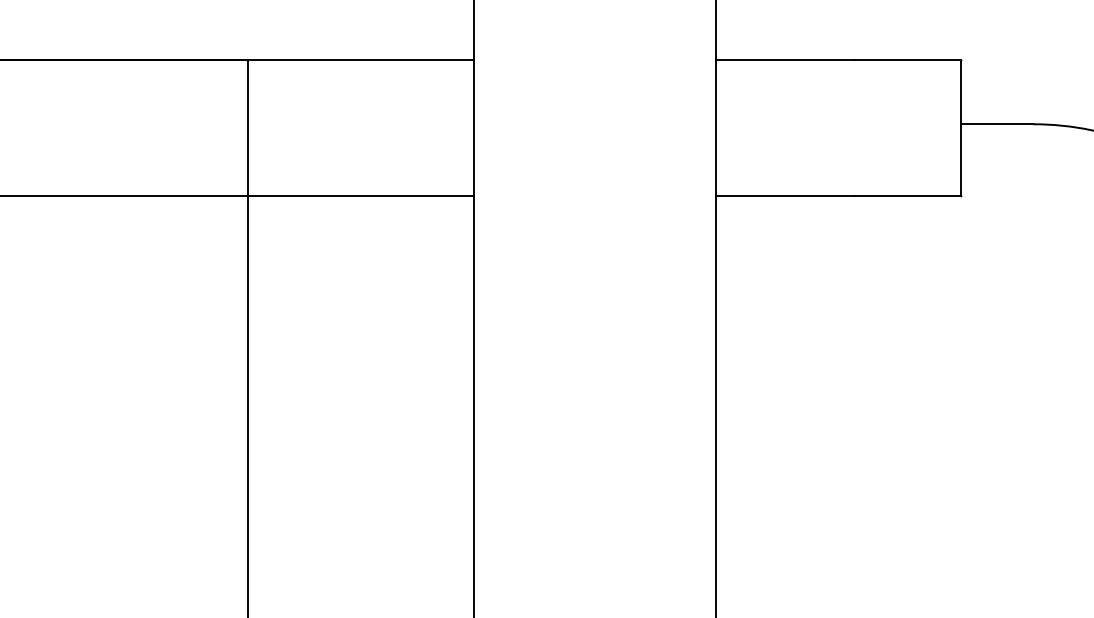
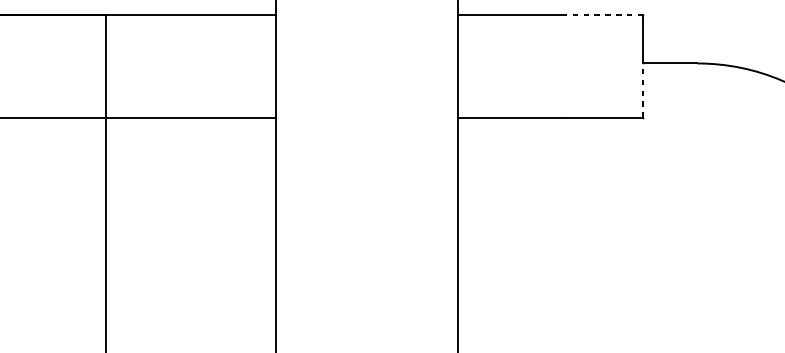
line: (907, 59) -> (602, 14), solid -> dashed
line: (961, 160) -> (643, 90), solid -> dashed

